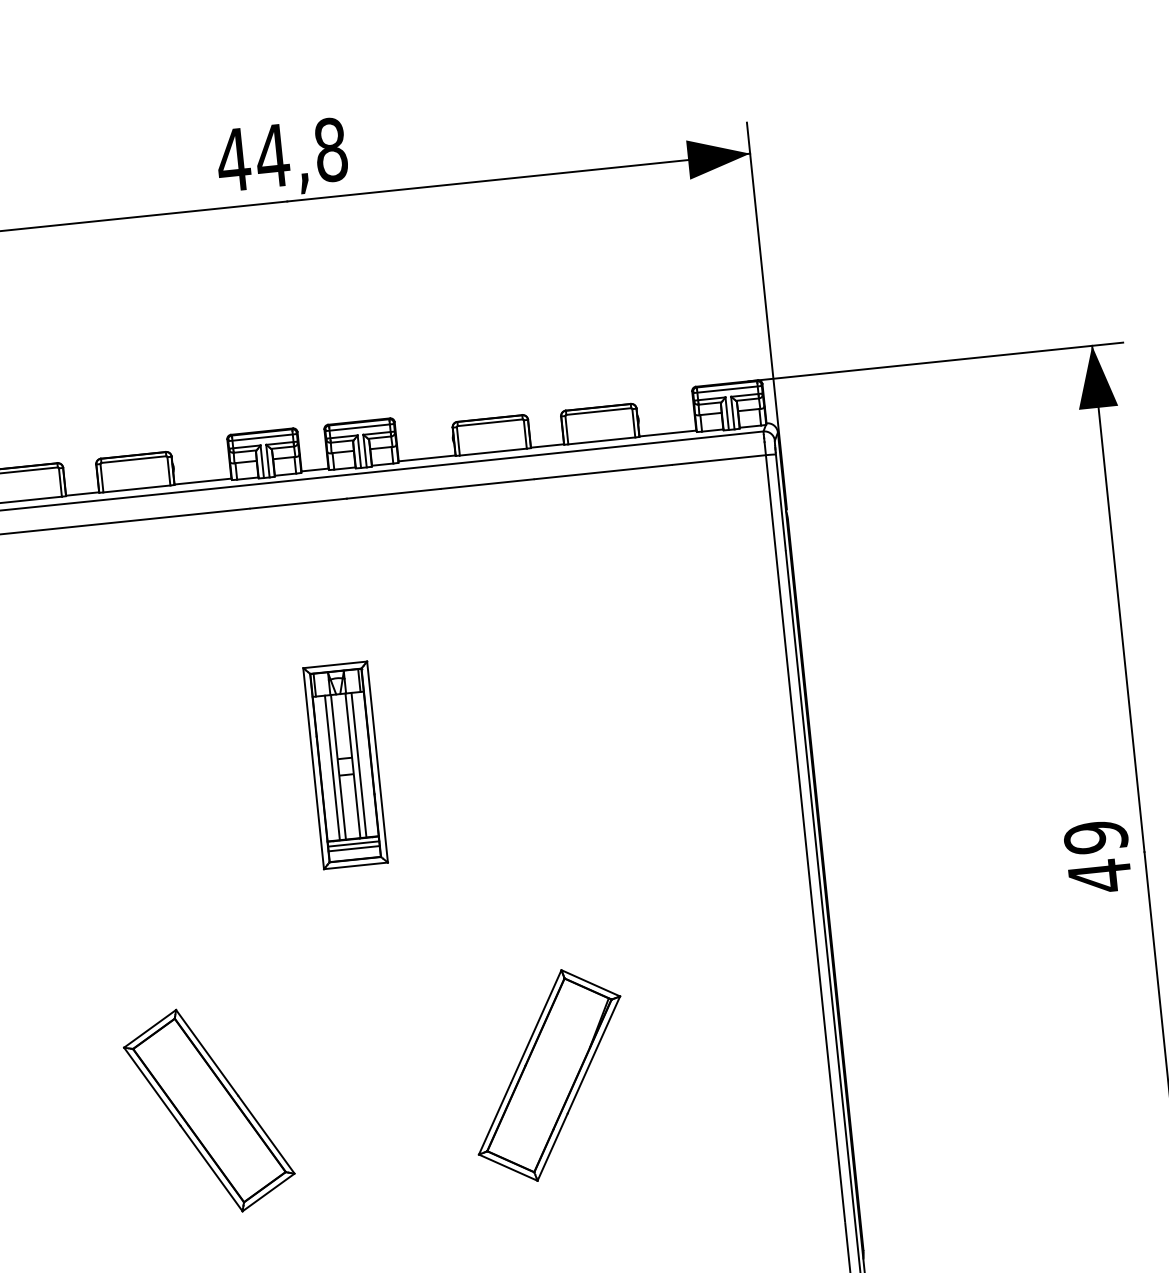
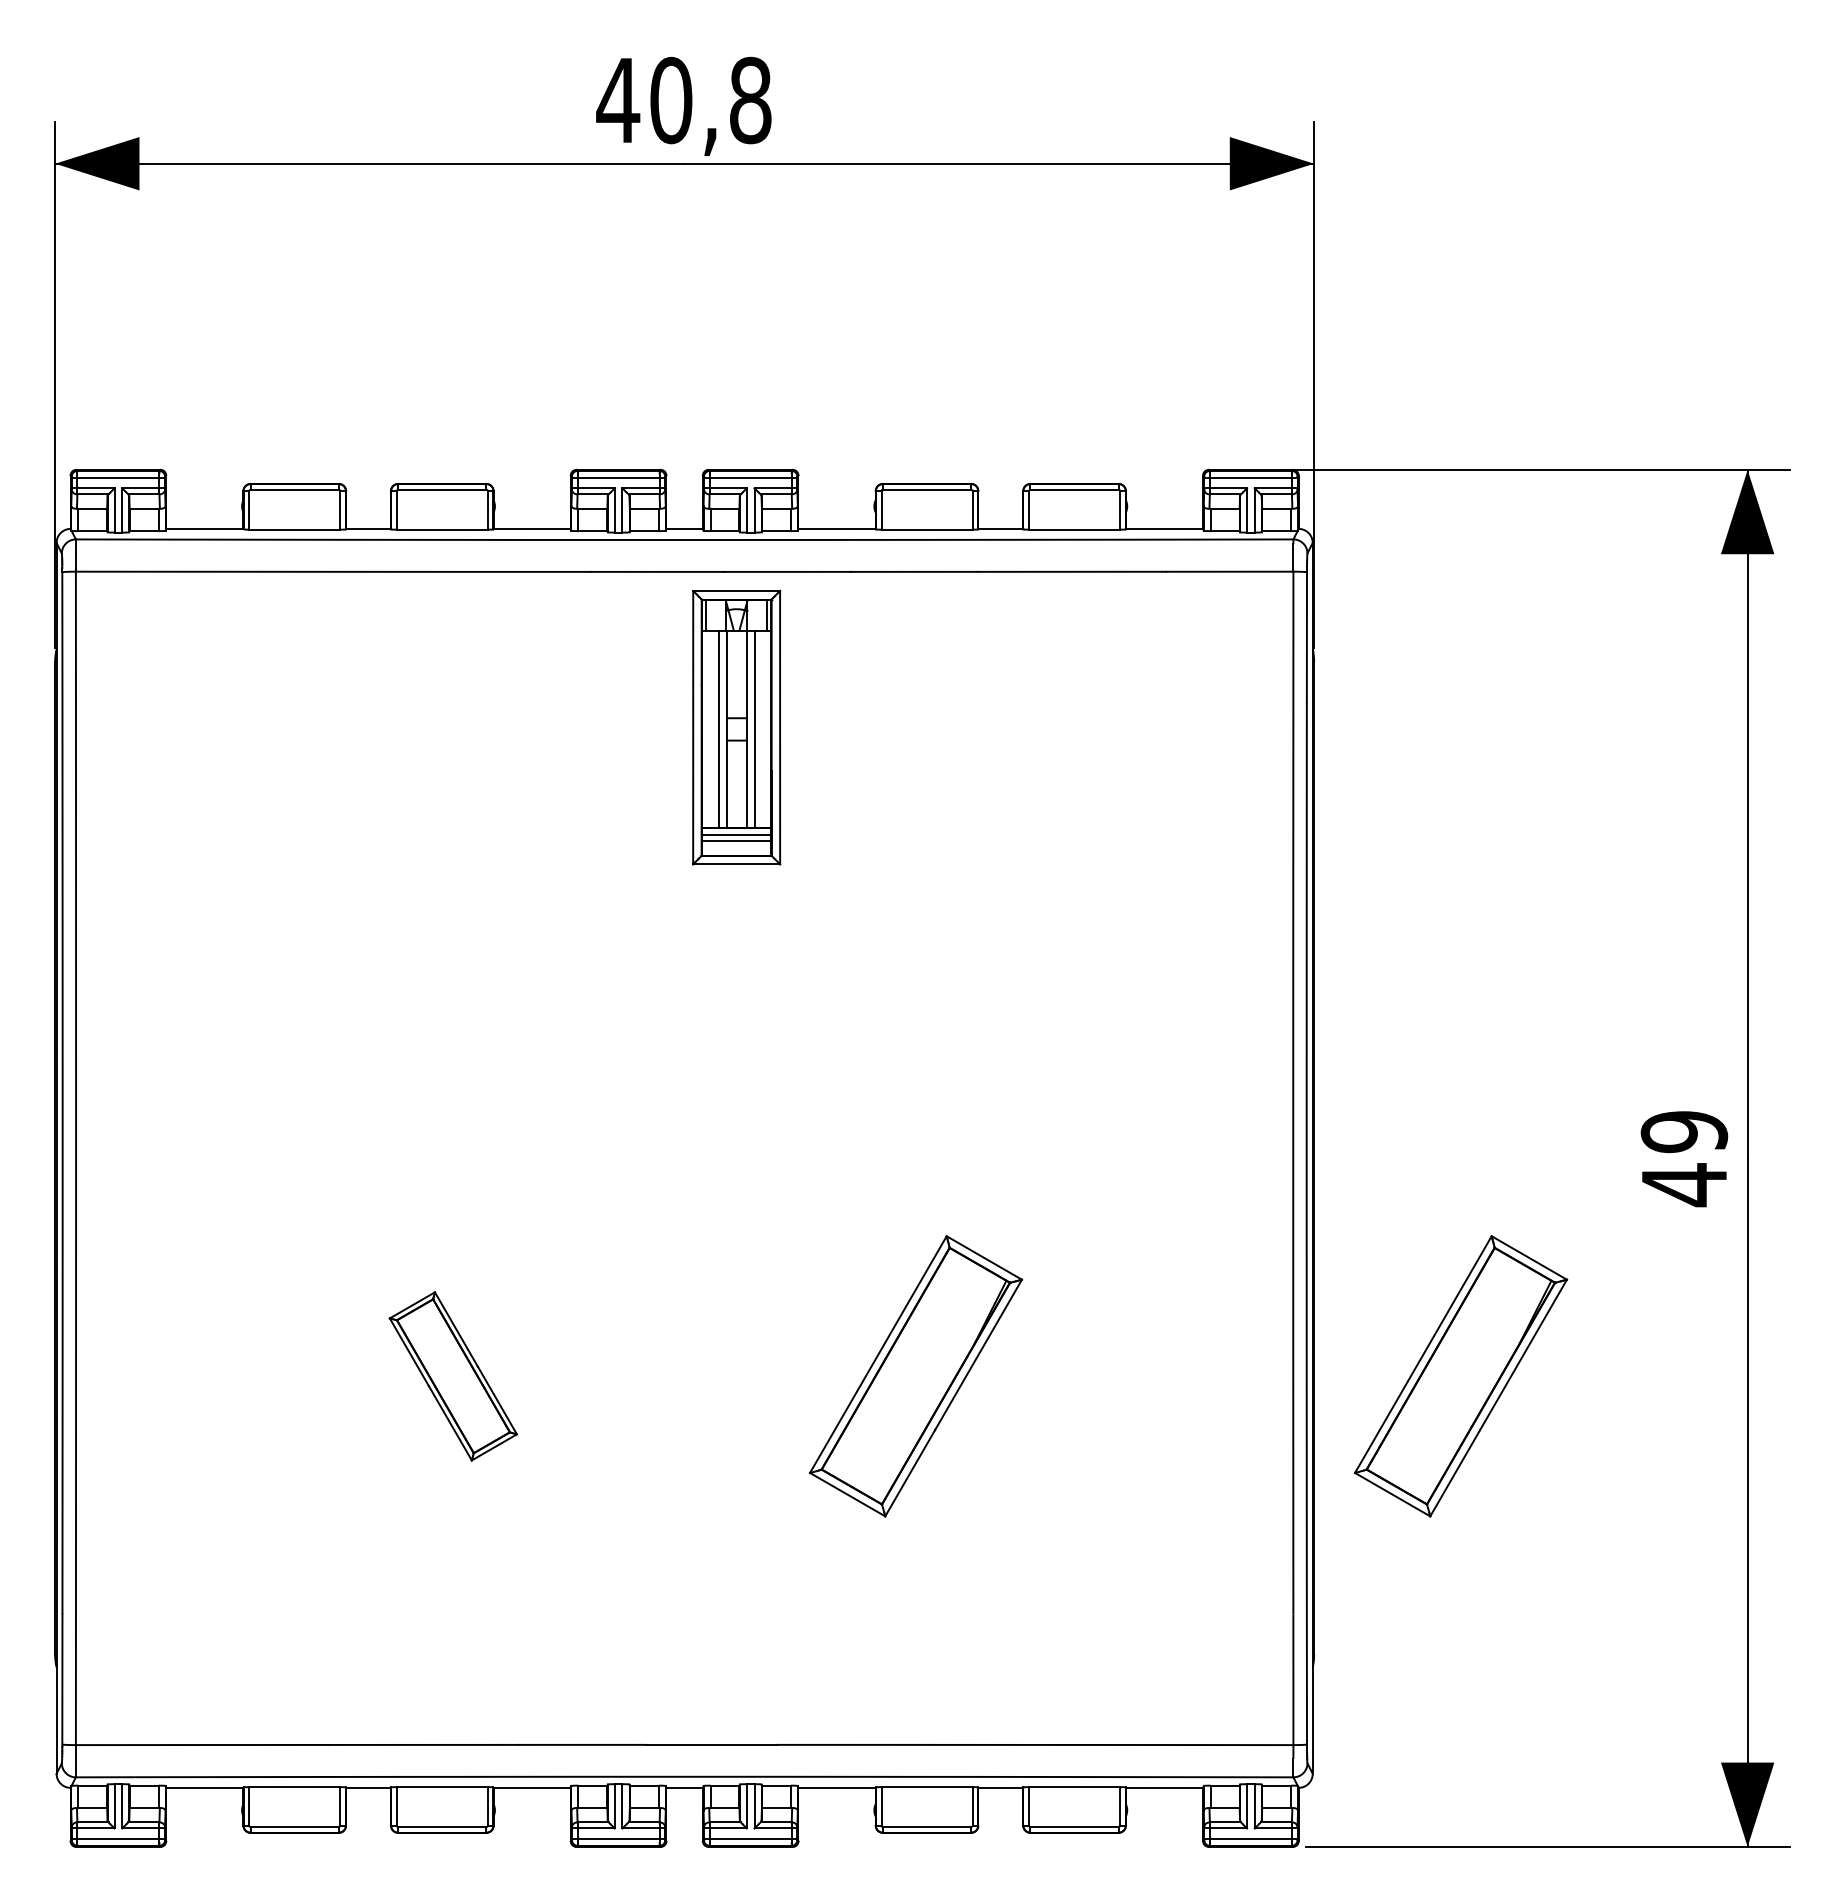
text: (272, 155) -> (671, 100), 44,8 -> 40,8
part: (345, 765) -> (736, 727), moved
part: (949, 1034) -> (1460, 1376), added
part: (209, 1110) -> (453, 1376), size x0.6

